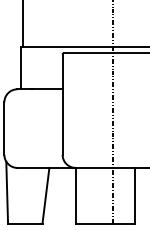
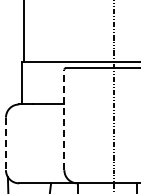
line: (62, 104) -> (64, 119), solid -> dashed
line: (4, 129) -> (6, 144), solid -> dashed

